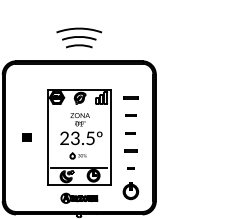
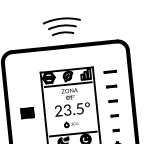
line: (79, 108) -> (68, 84), added
part: (26, 137) -> (26, 113), size x1.67
part: (130, 150) -> (114, 115), size x0.62

